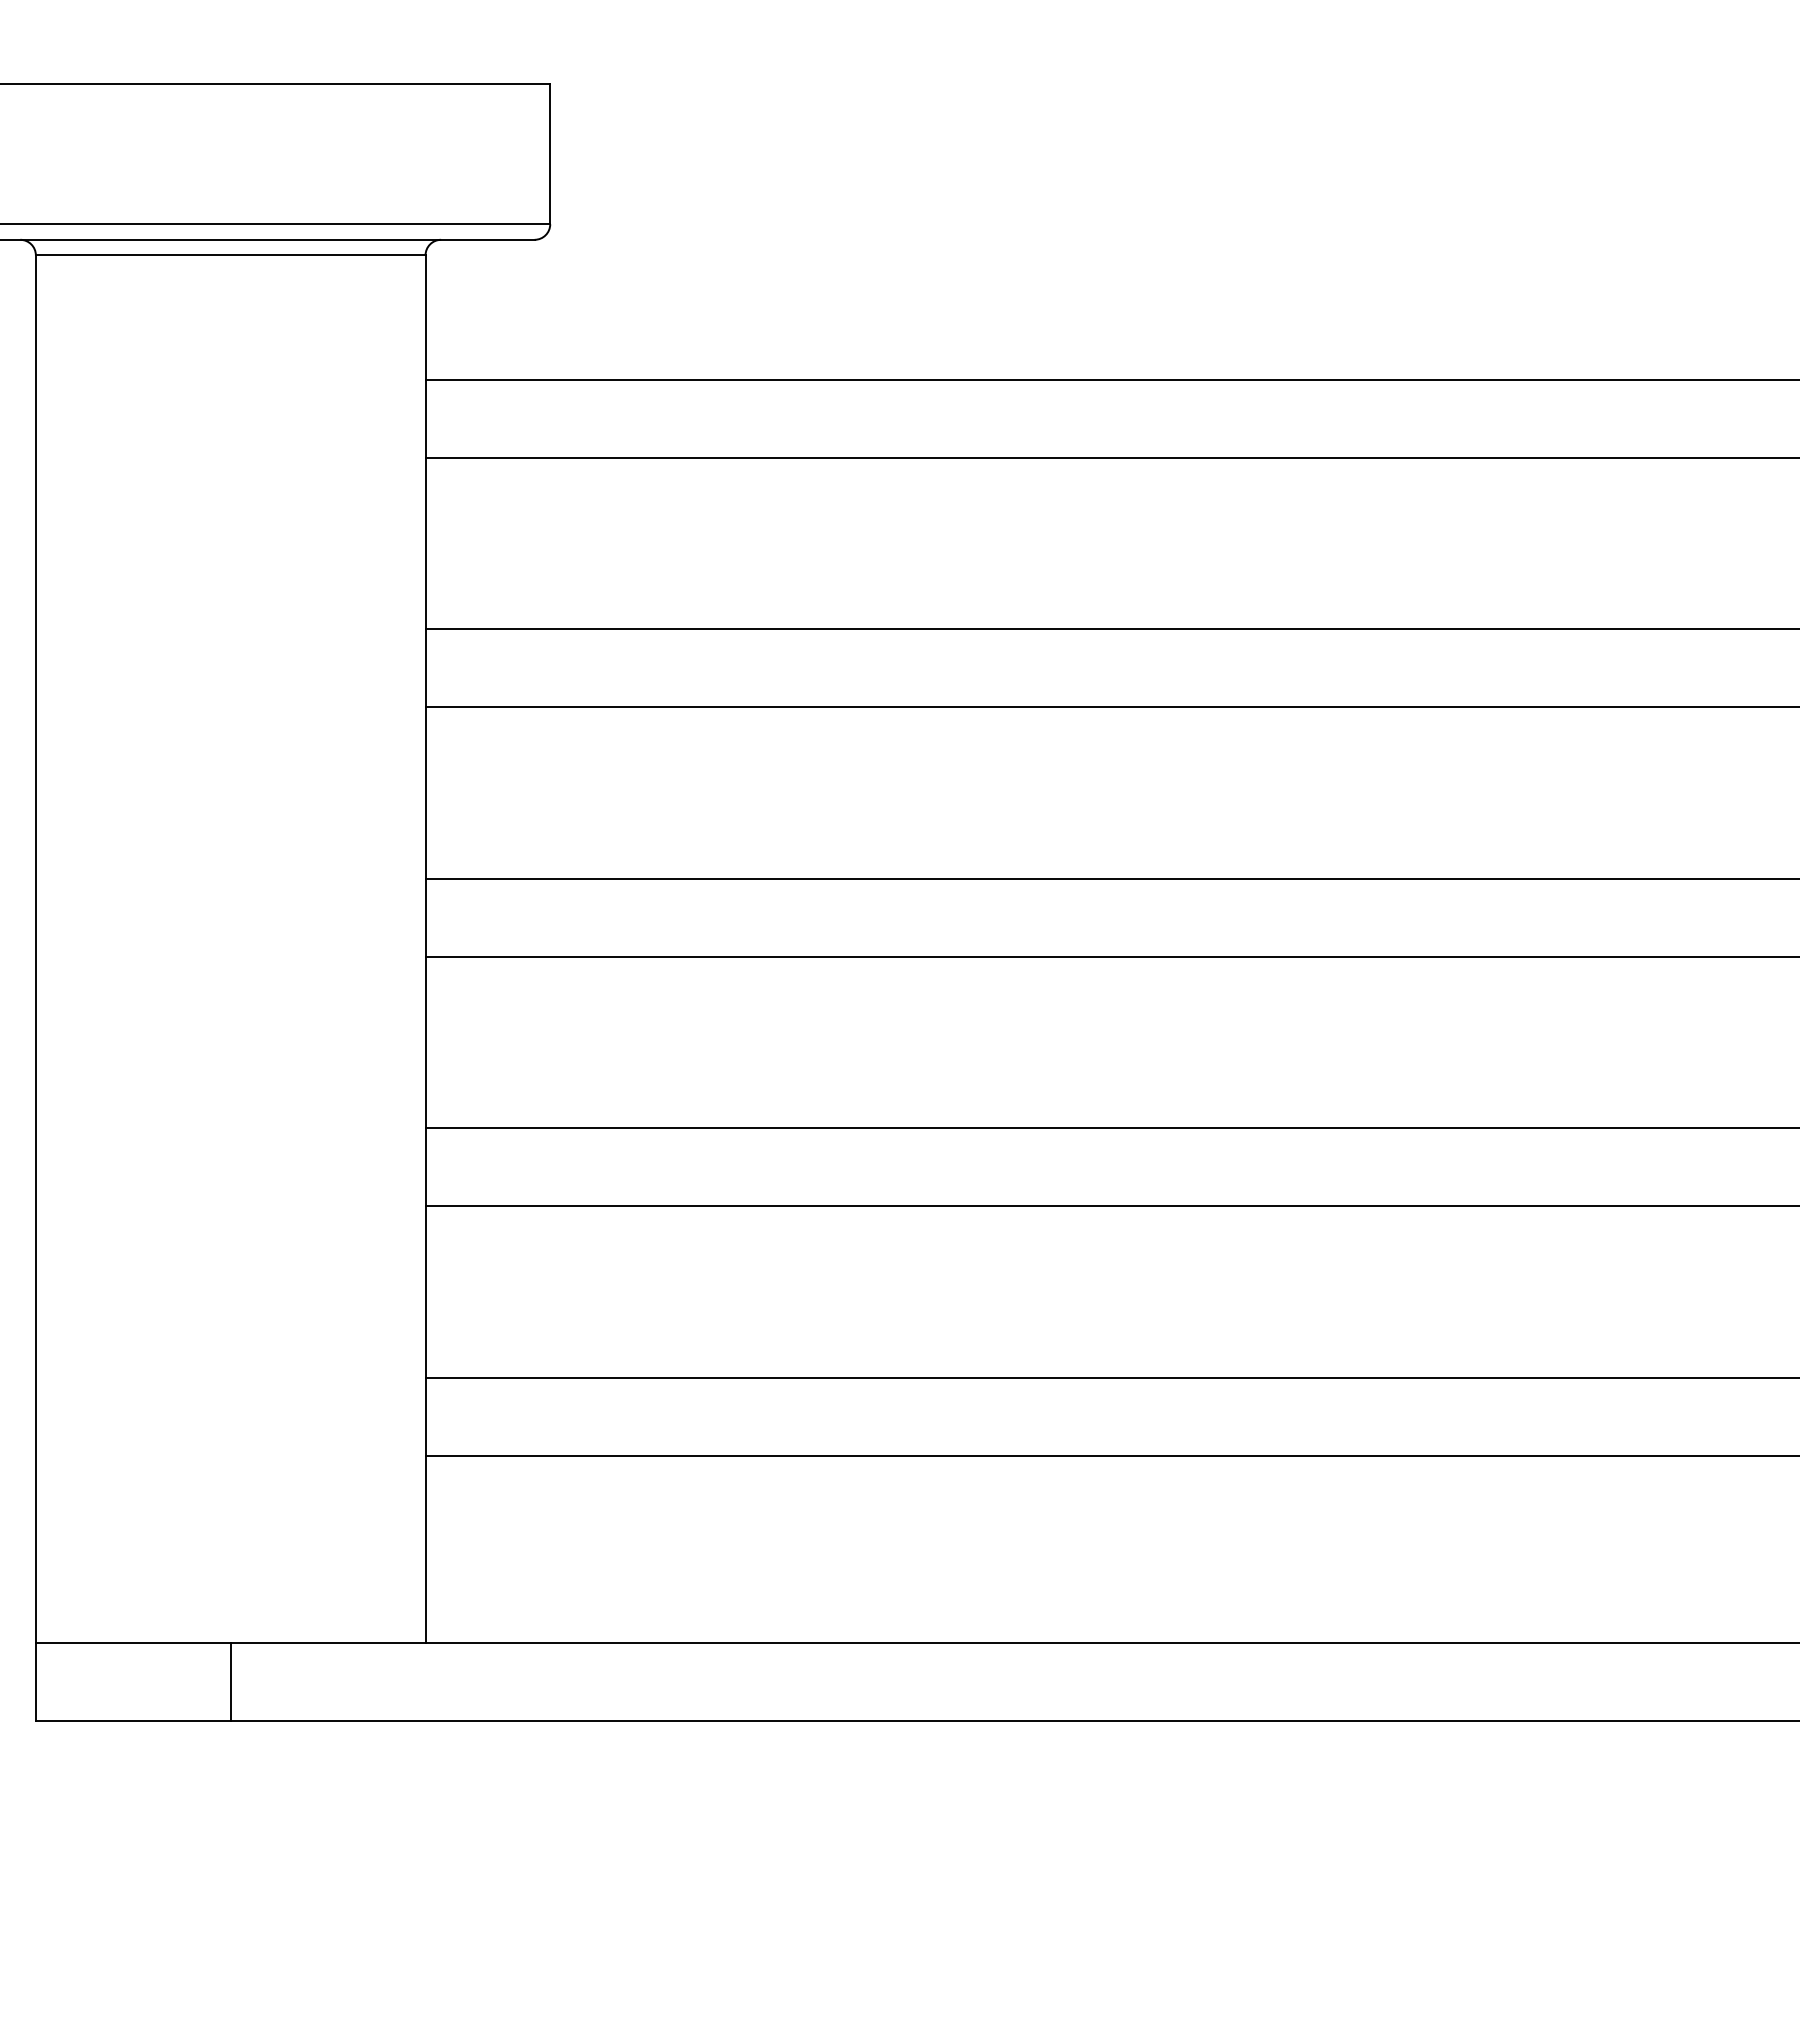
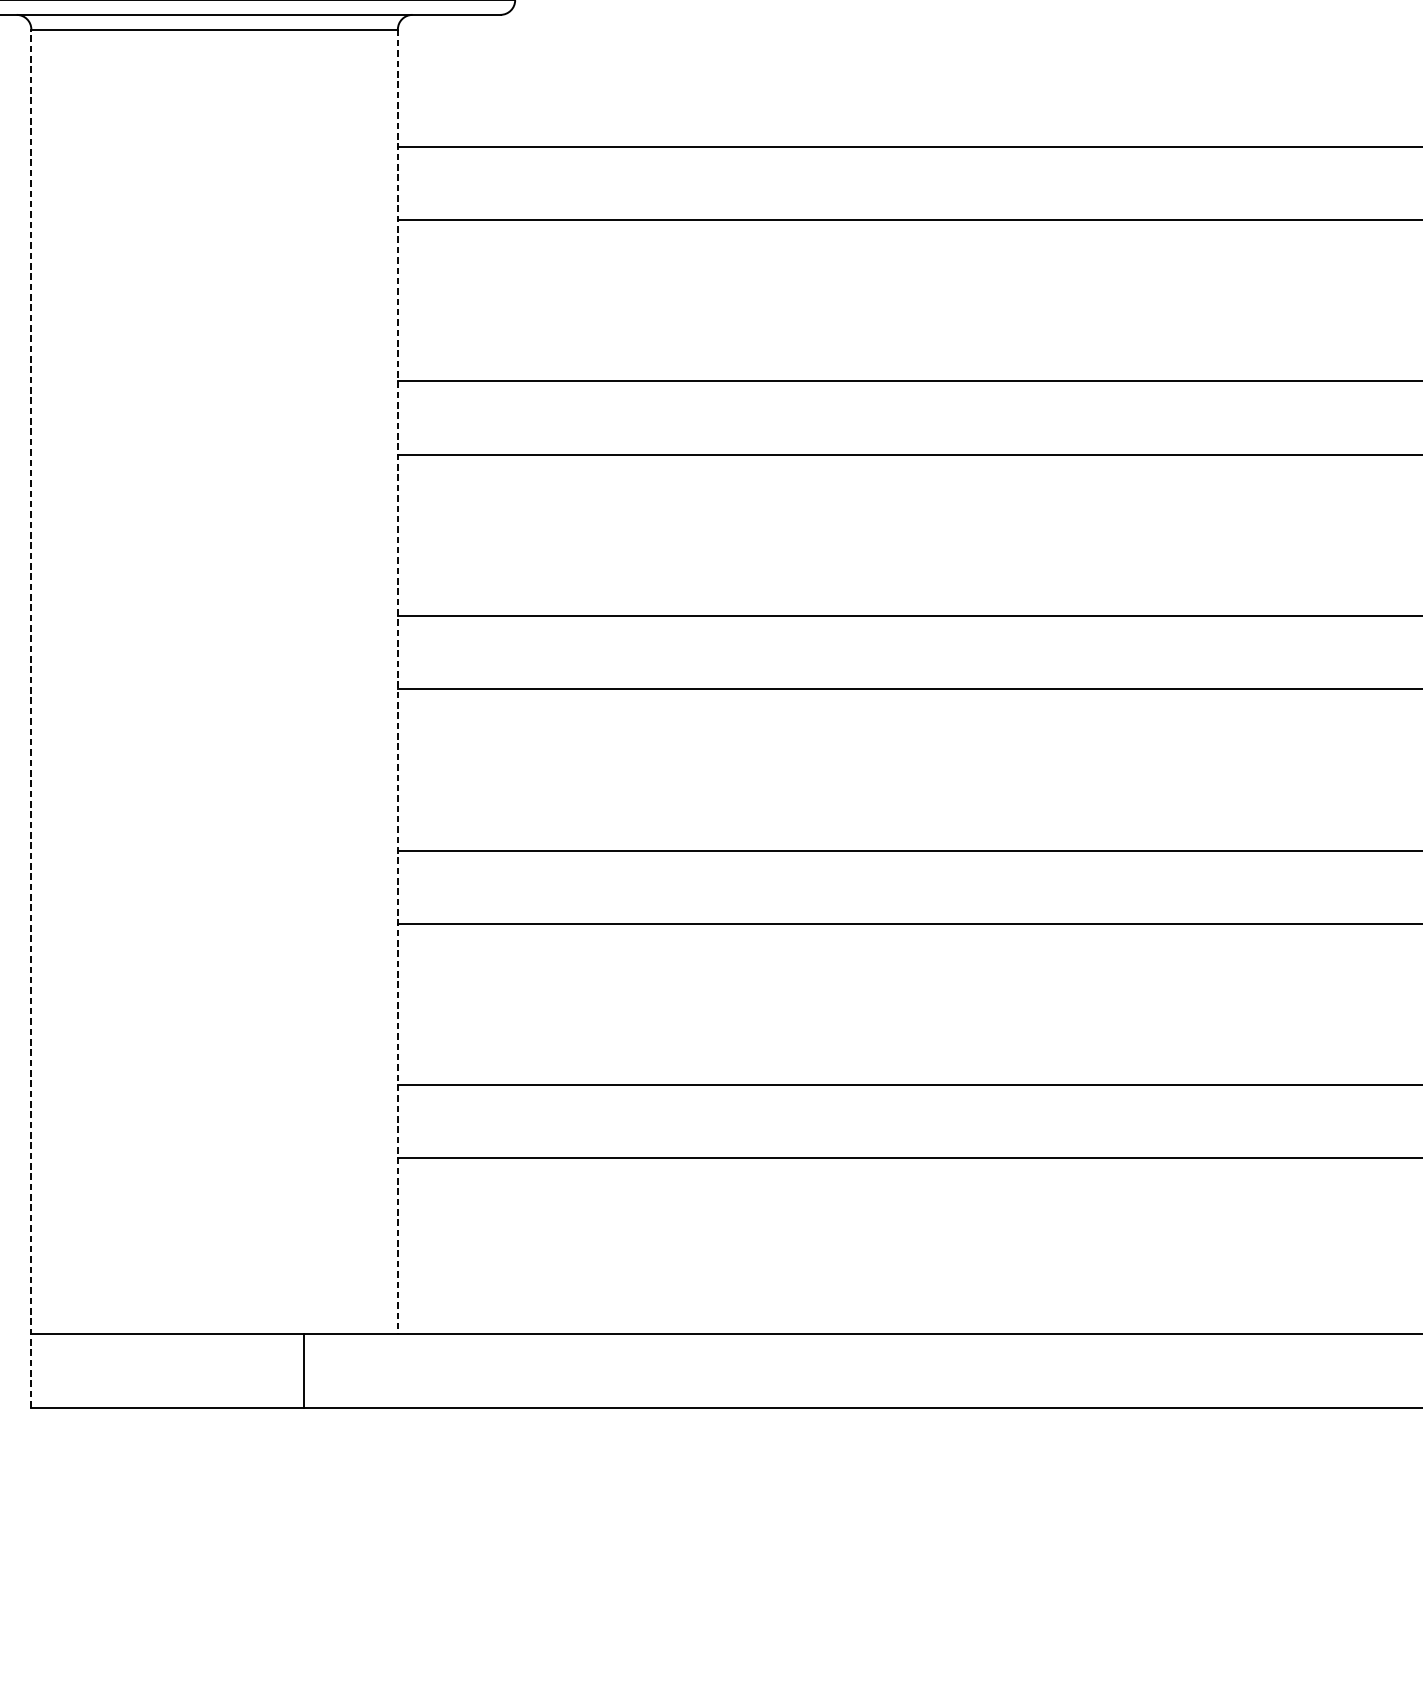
line: (425, 949) -> (397, 682), solid -> dashed
line: (35, 987) -> (31, 718), solid -> dashed
line: (230, 1681) -> (303, 1370), moved

